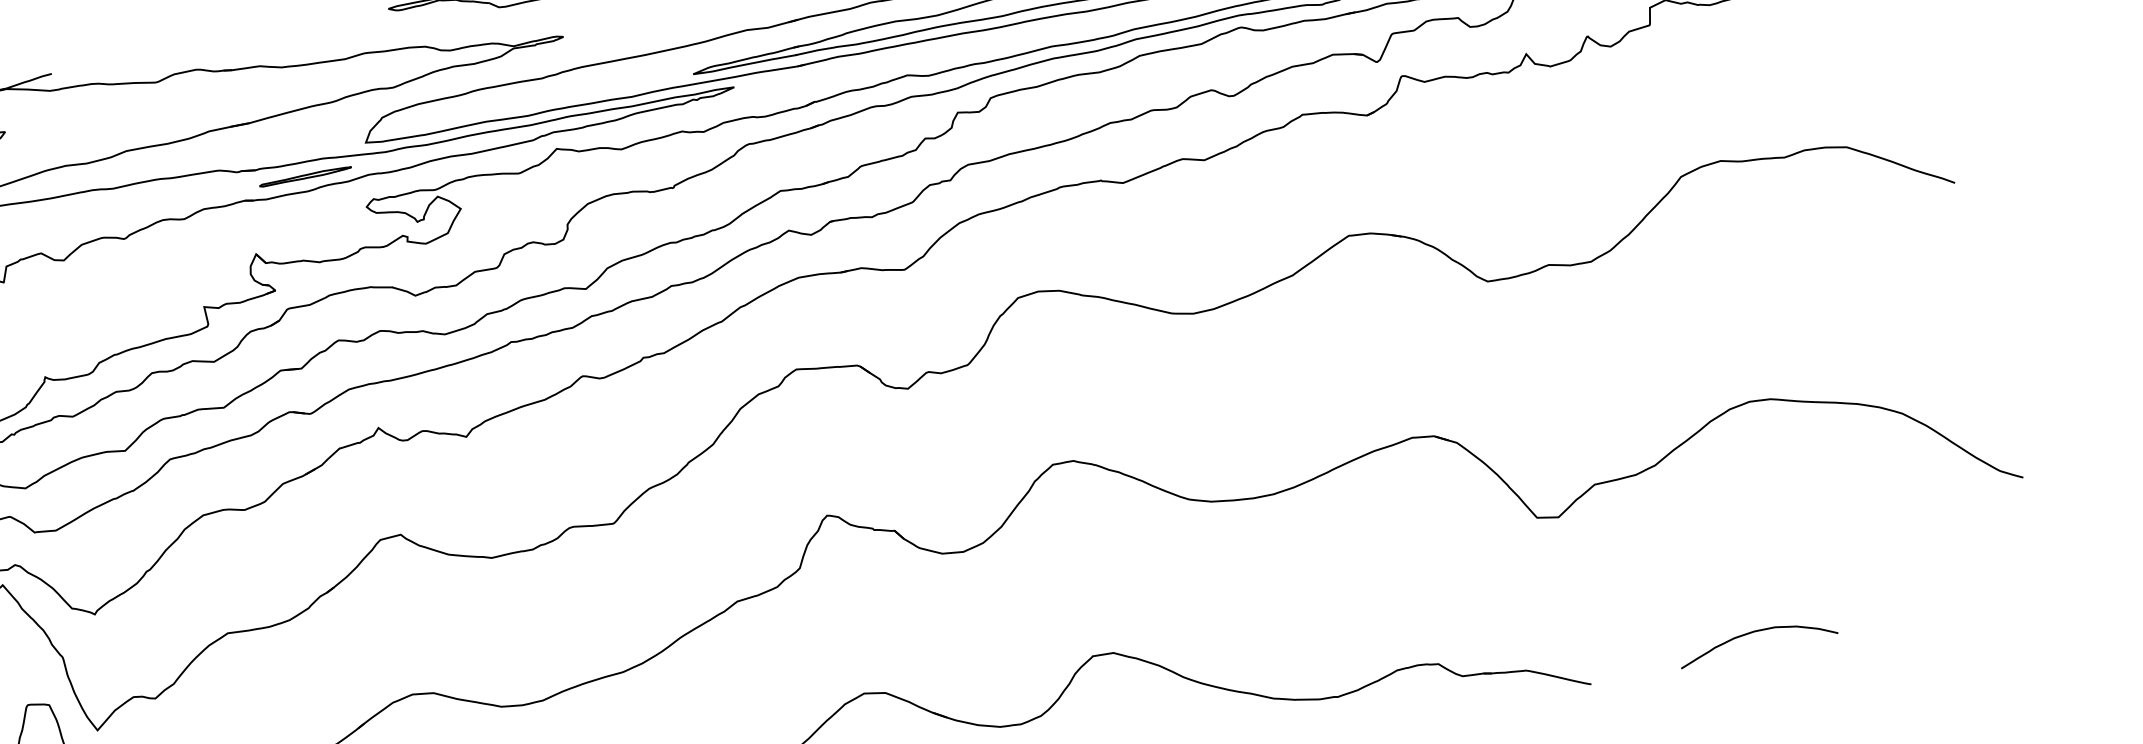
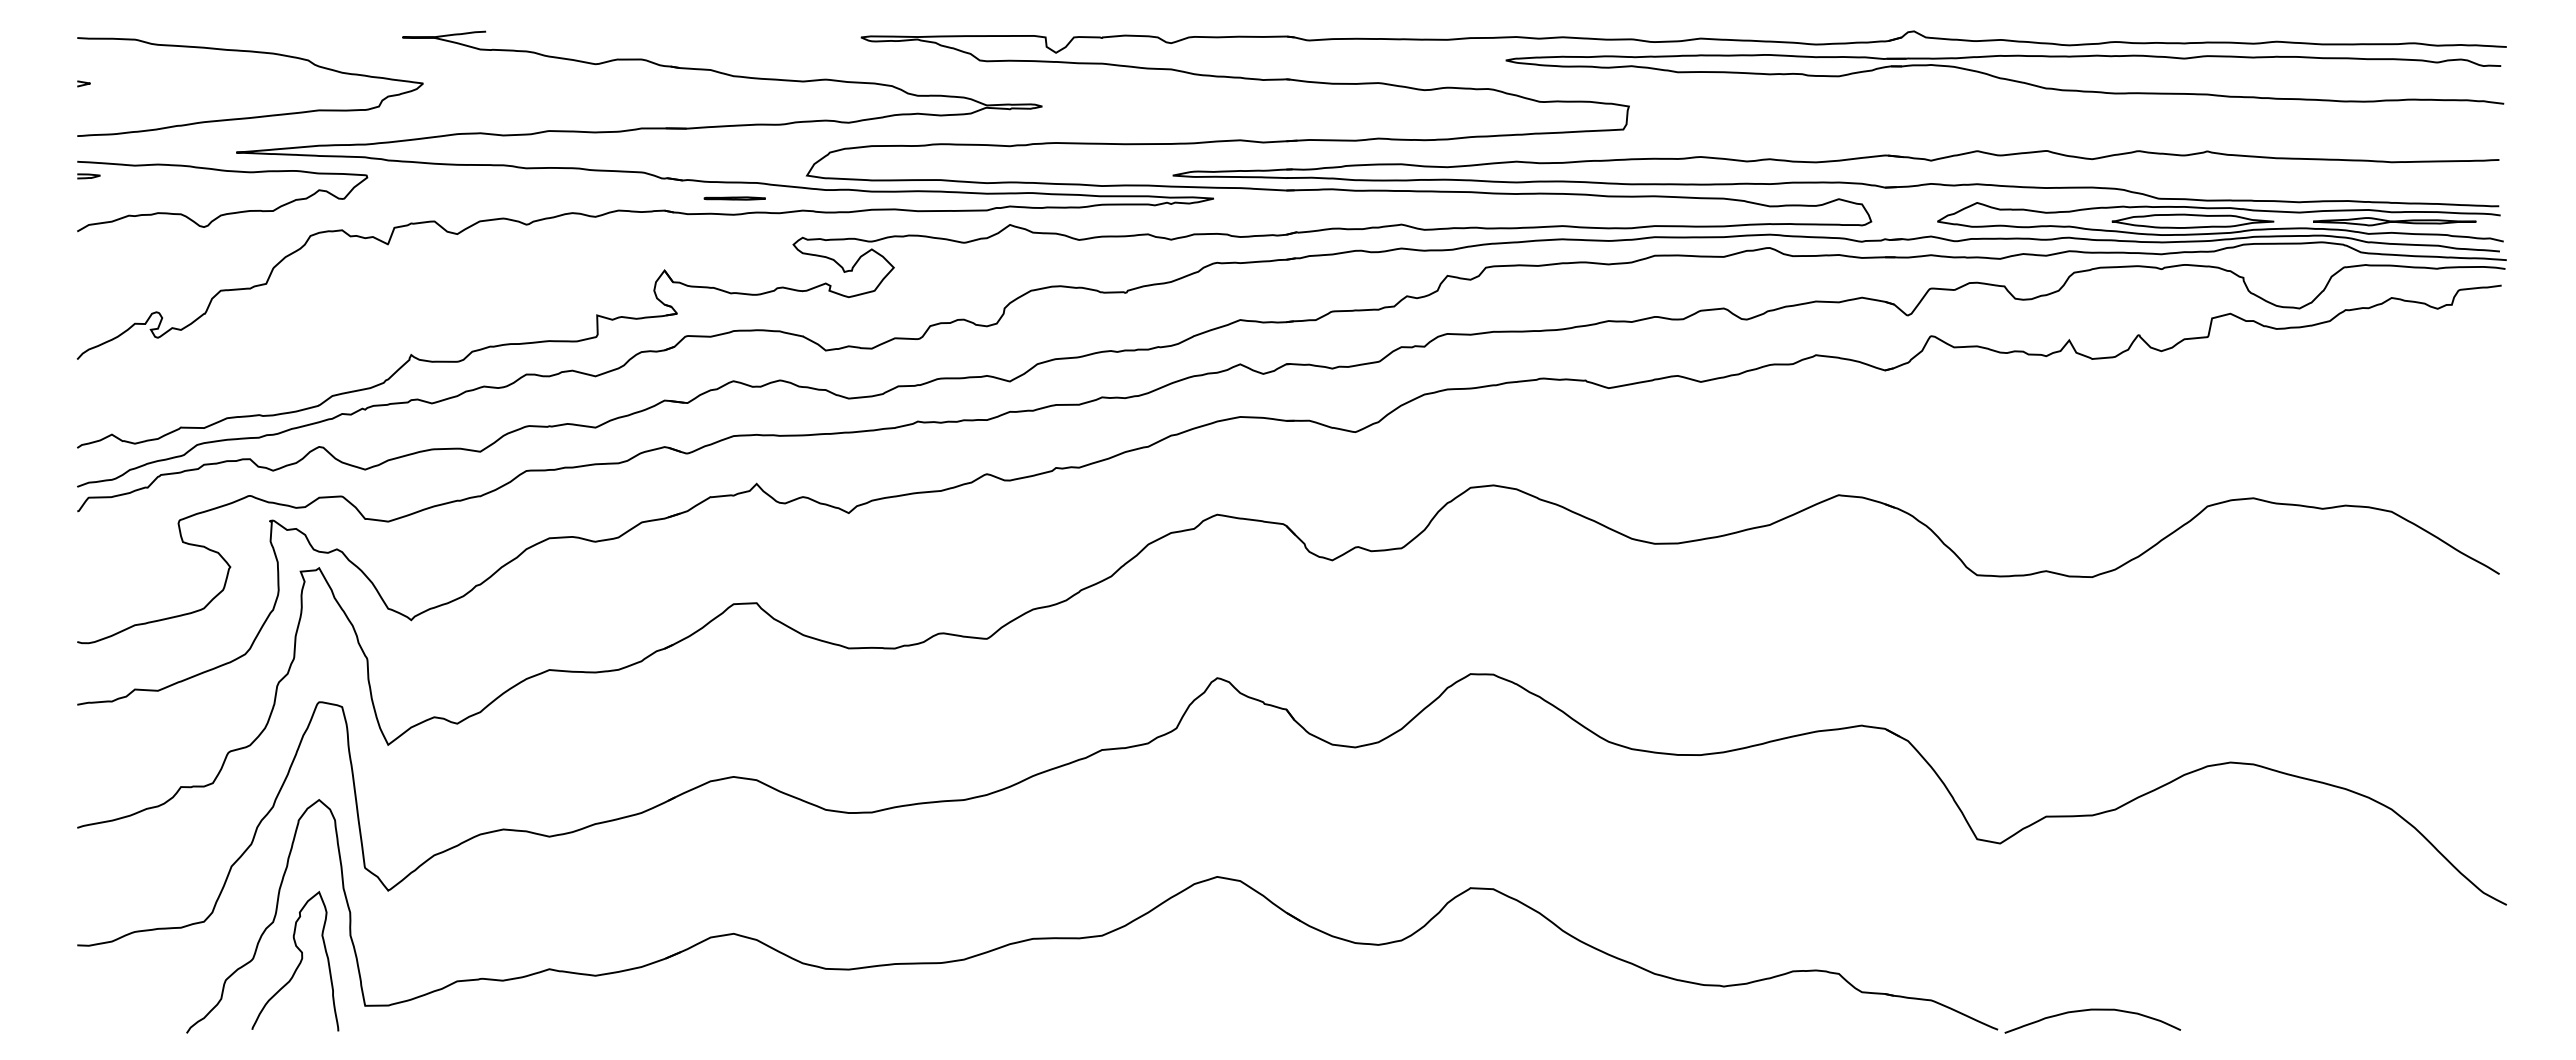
part: (305, 176) -> (734, 198), size x0.6
curve: (1755, 632) -> (2092, 1010), moved

